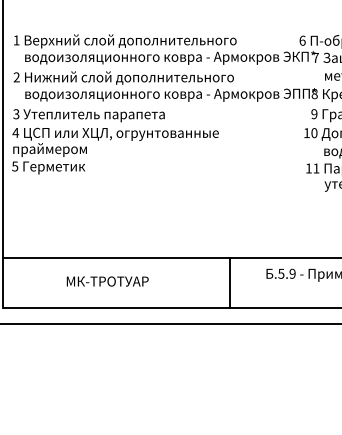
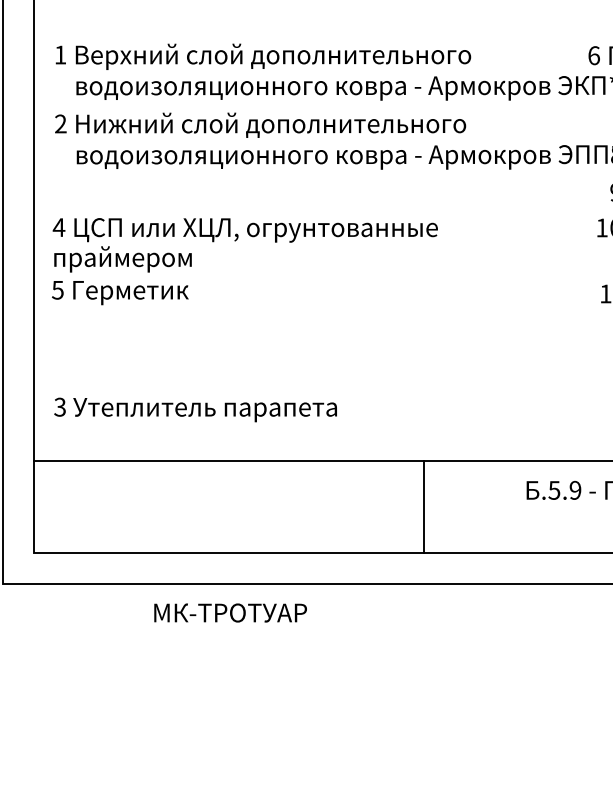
text: (88, 115) -> (194, 409), moved
text: (107, 281) -> (230, 612), moved
line: (230, 282) -> (424, 506), moved

